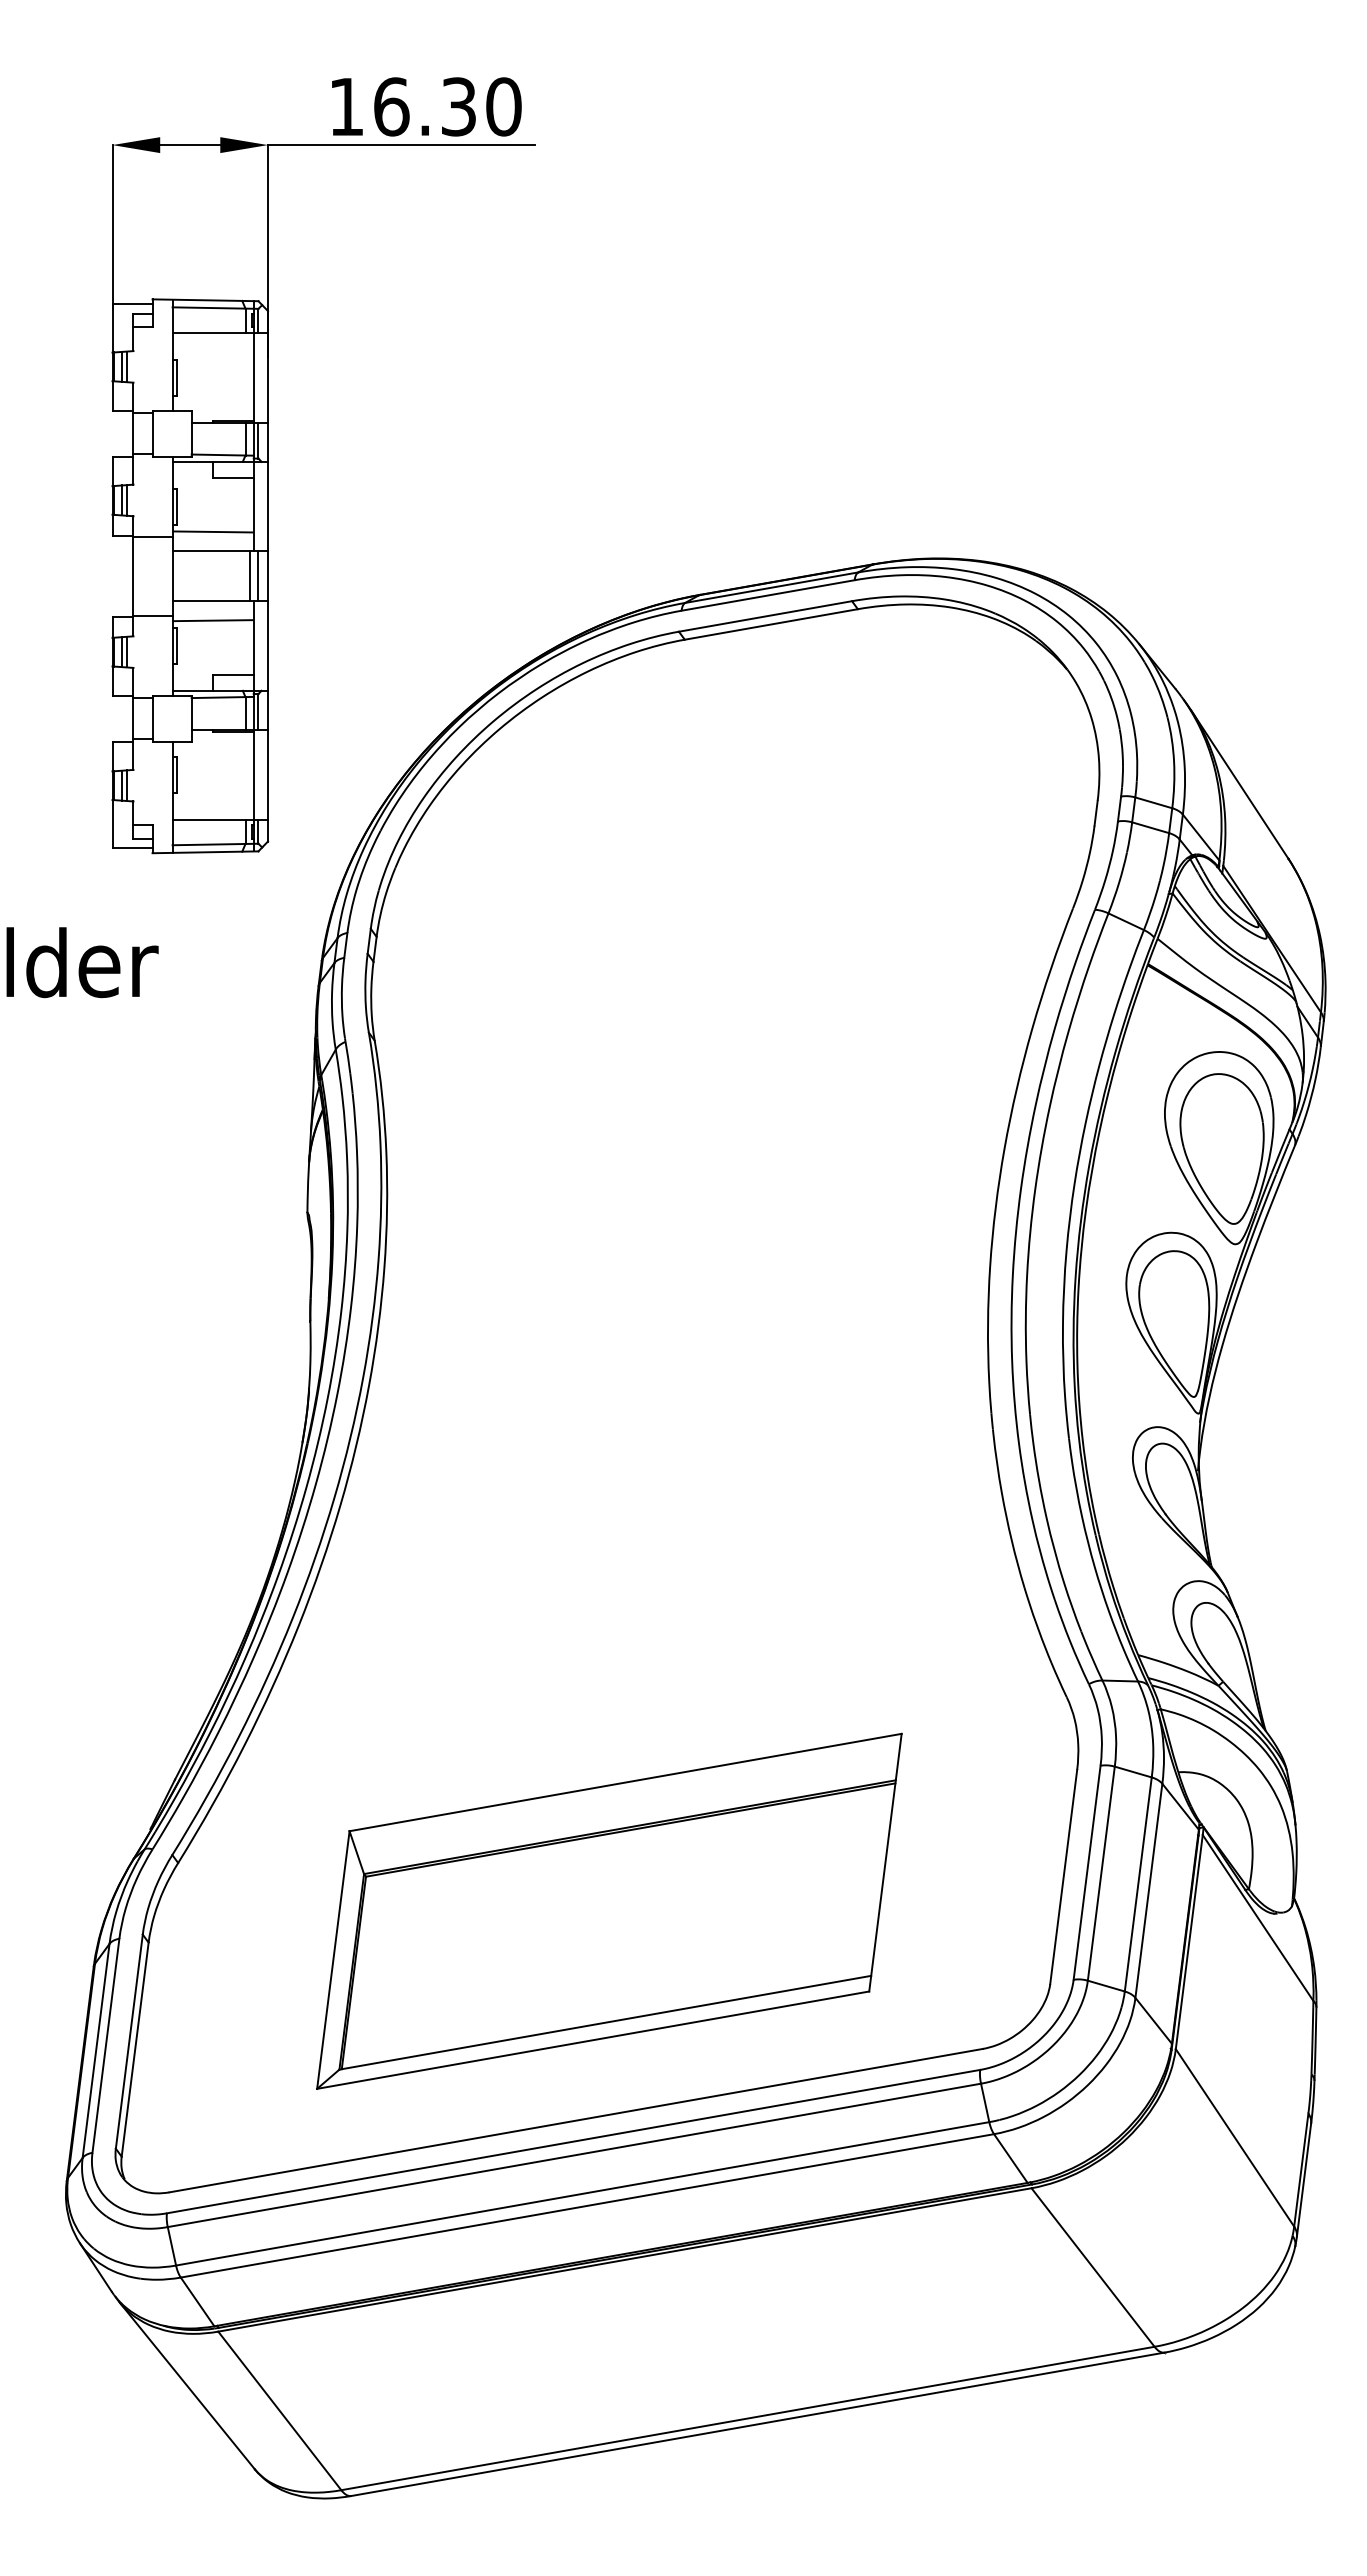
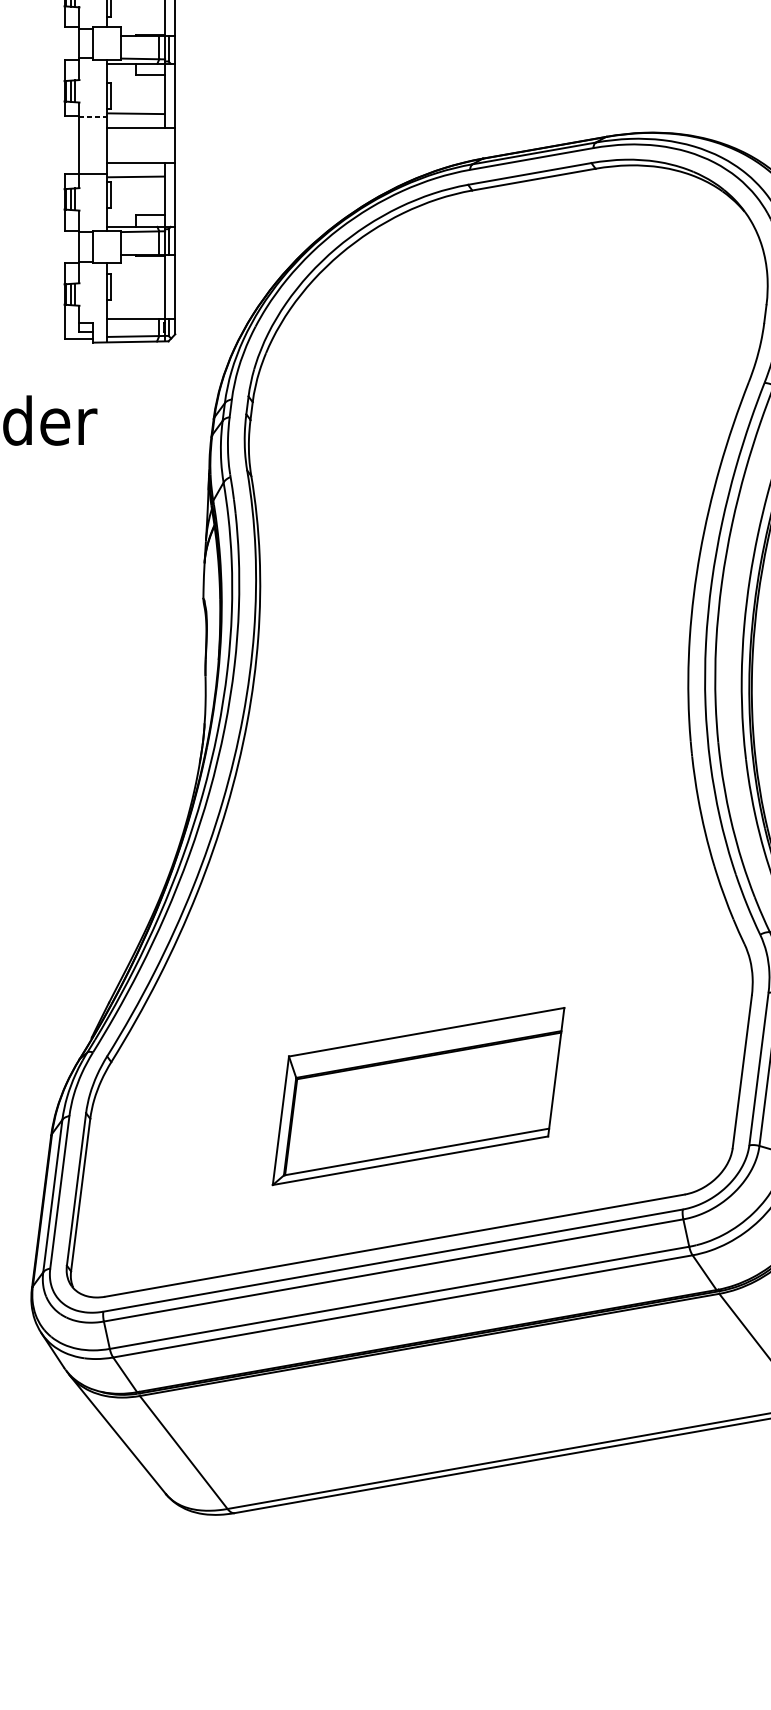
line: (153, 536) -> (93, 116), solid -> dashed
line: (250, 576) -> (162, 145), removed
line: (258, 576) -> (168, 145), removed
part: (609, 1910) -> (418, 1095), size x0.7

